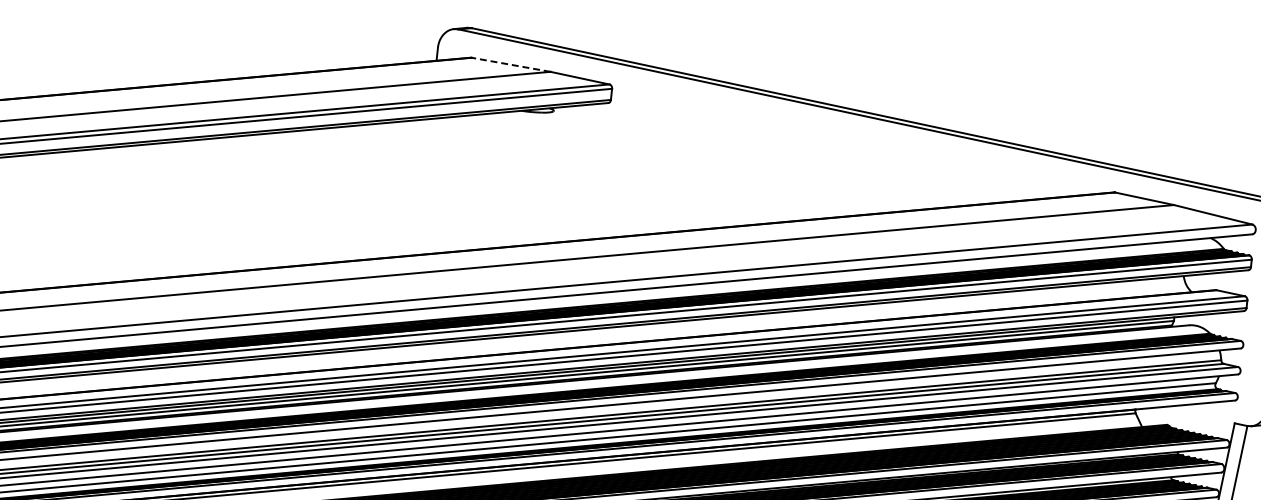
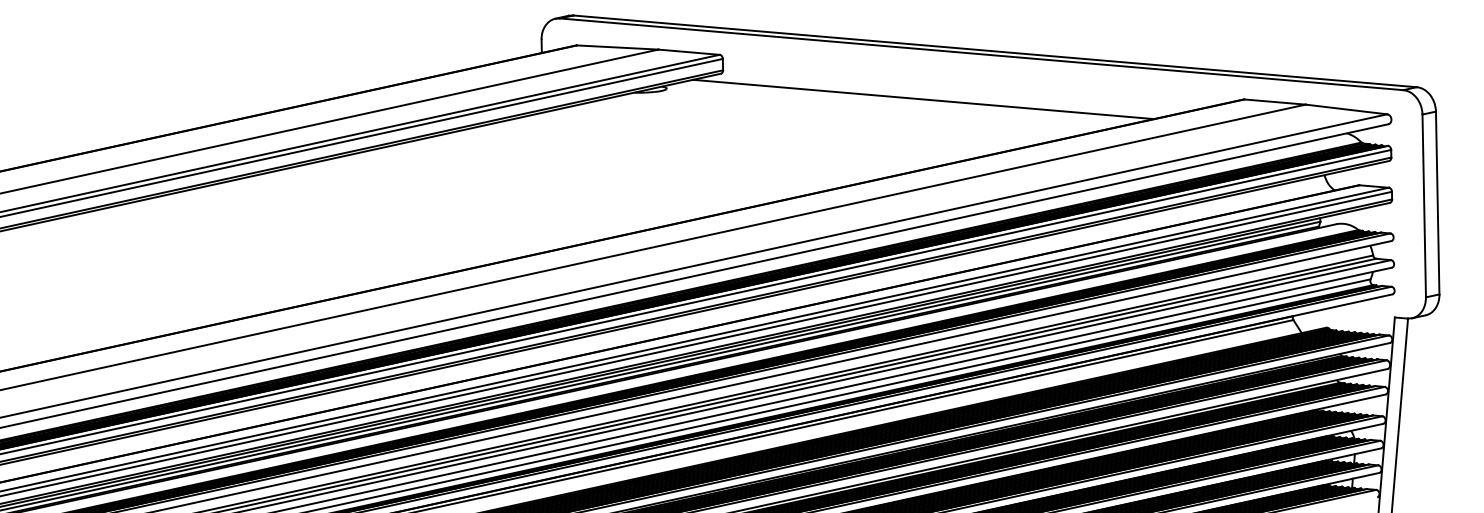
line: (510, 64) -> (617, 47), dashed -> solid
line: (802, 153) -> (923, 99), added

